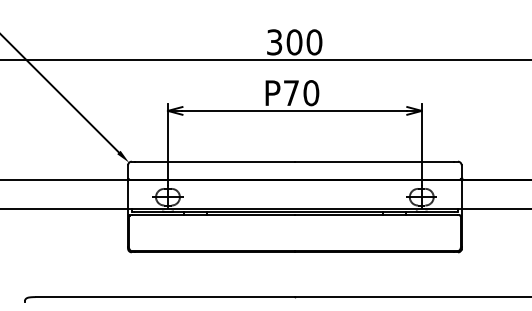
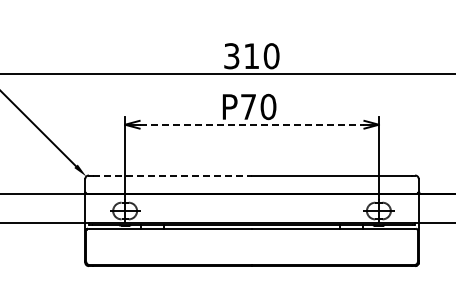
text: (294, 42) -> (251, 56), 300 -> 310
line: (295, 110) -> (252, 124), solid -> dashed
line: (215, 161) -> (172, 175), solid -> dashed

